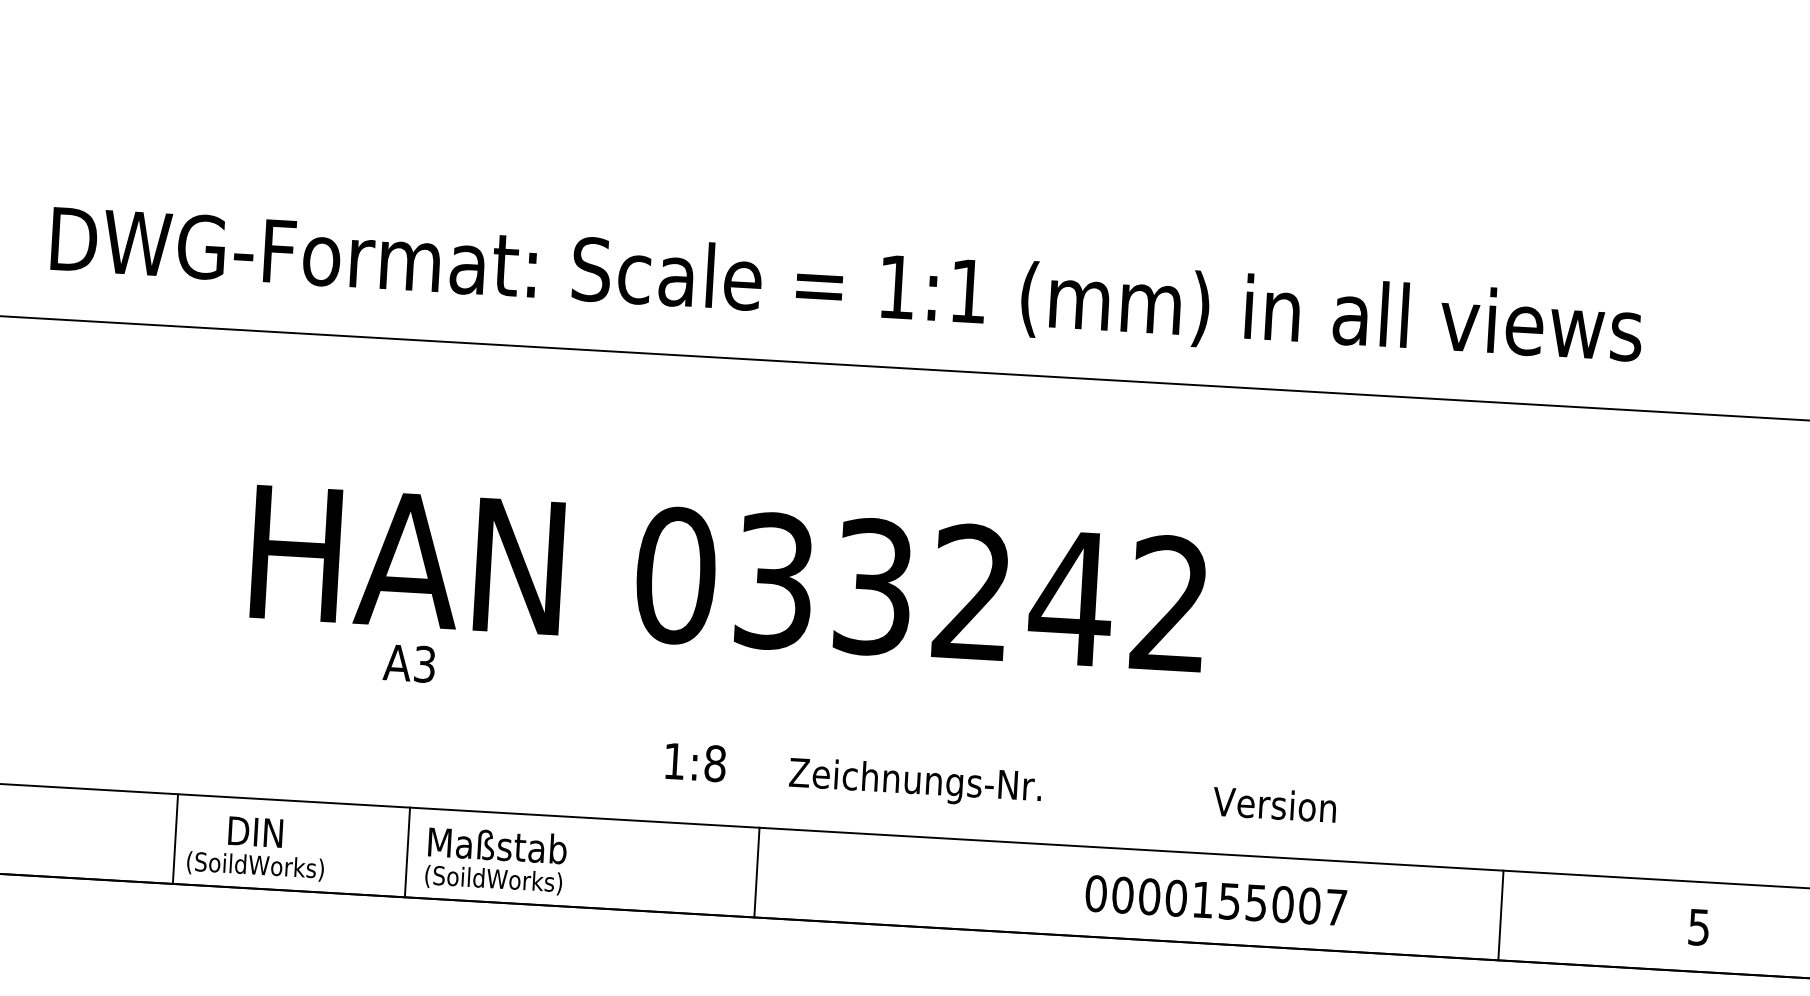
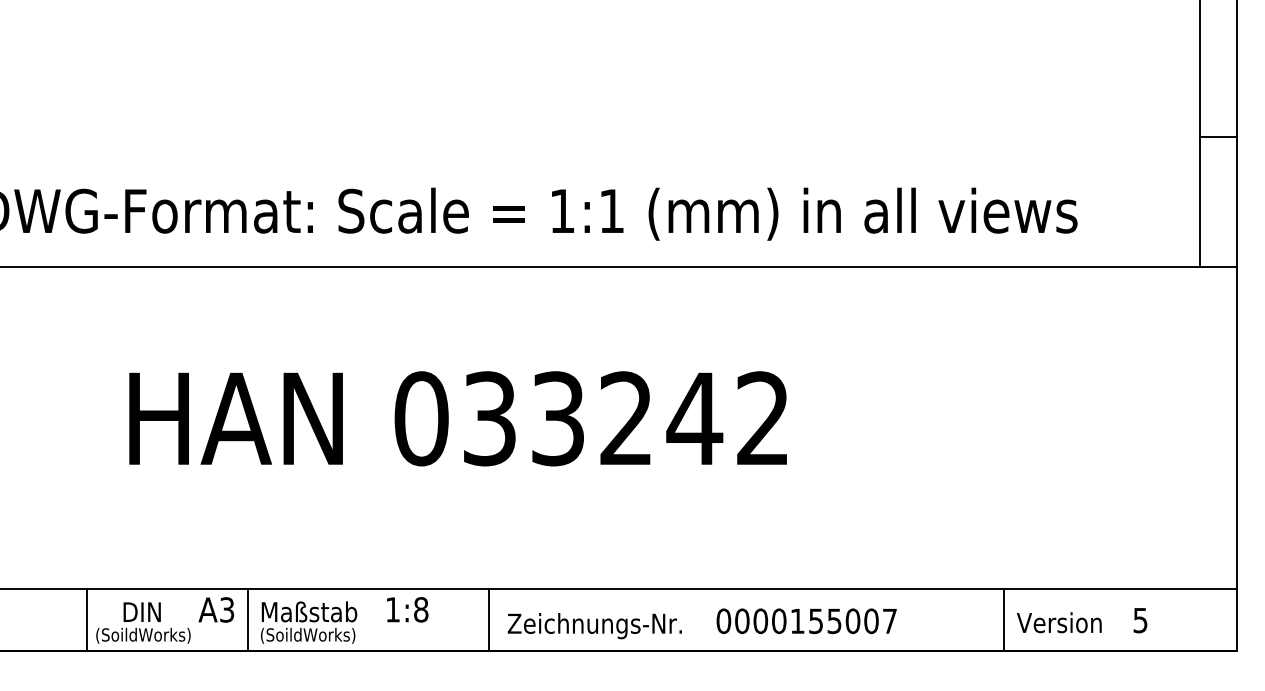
text: (409, 662) -> (216, 609), moved
text: (695, 762) -> (407, 609), moved
text: (914, 783) -> (594, 626), moved
text: (1275, 804) -> (1059, 622), moved

